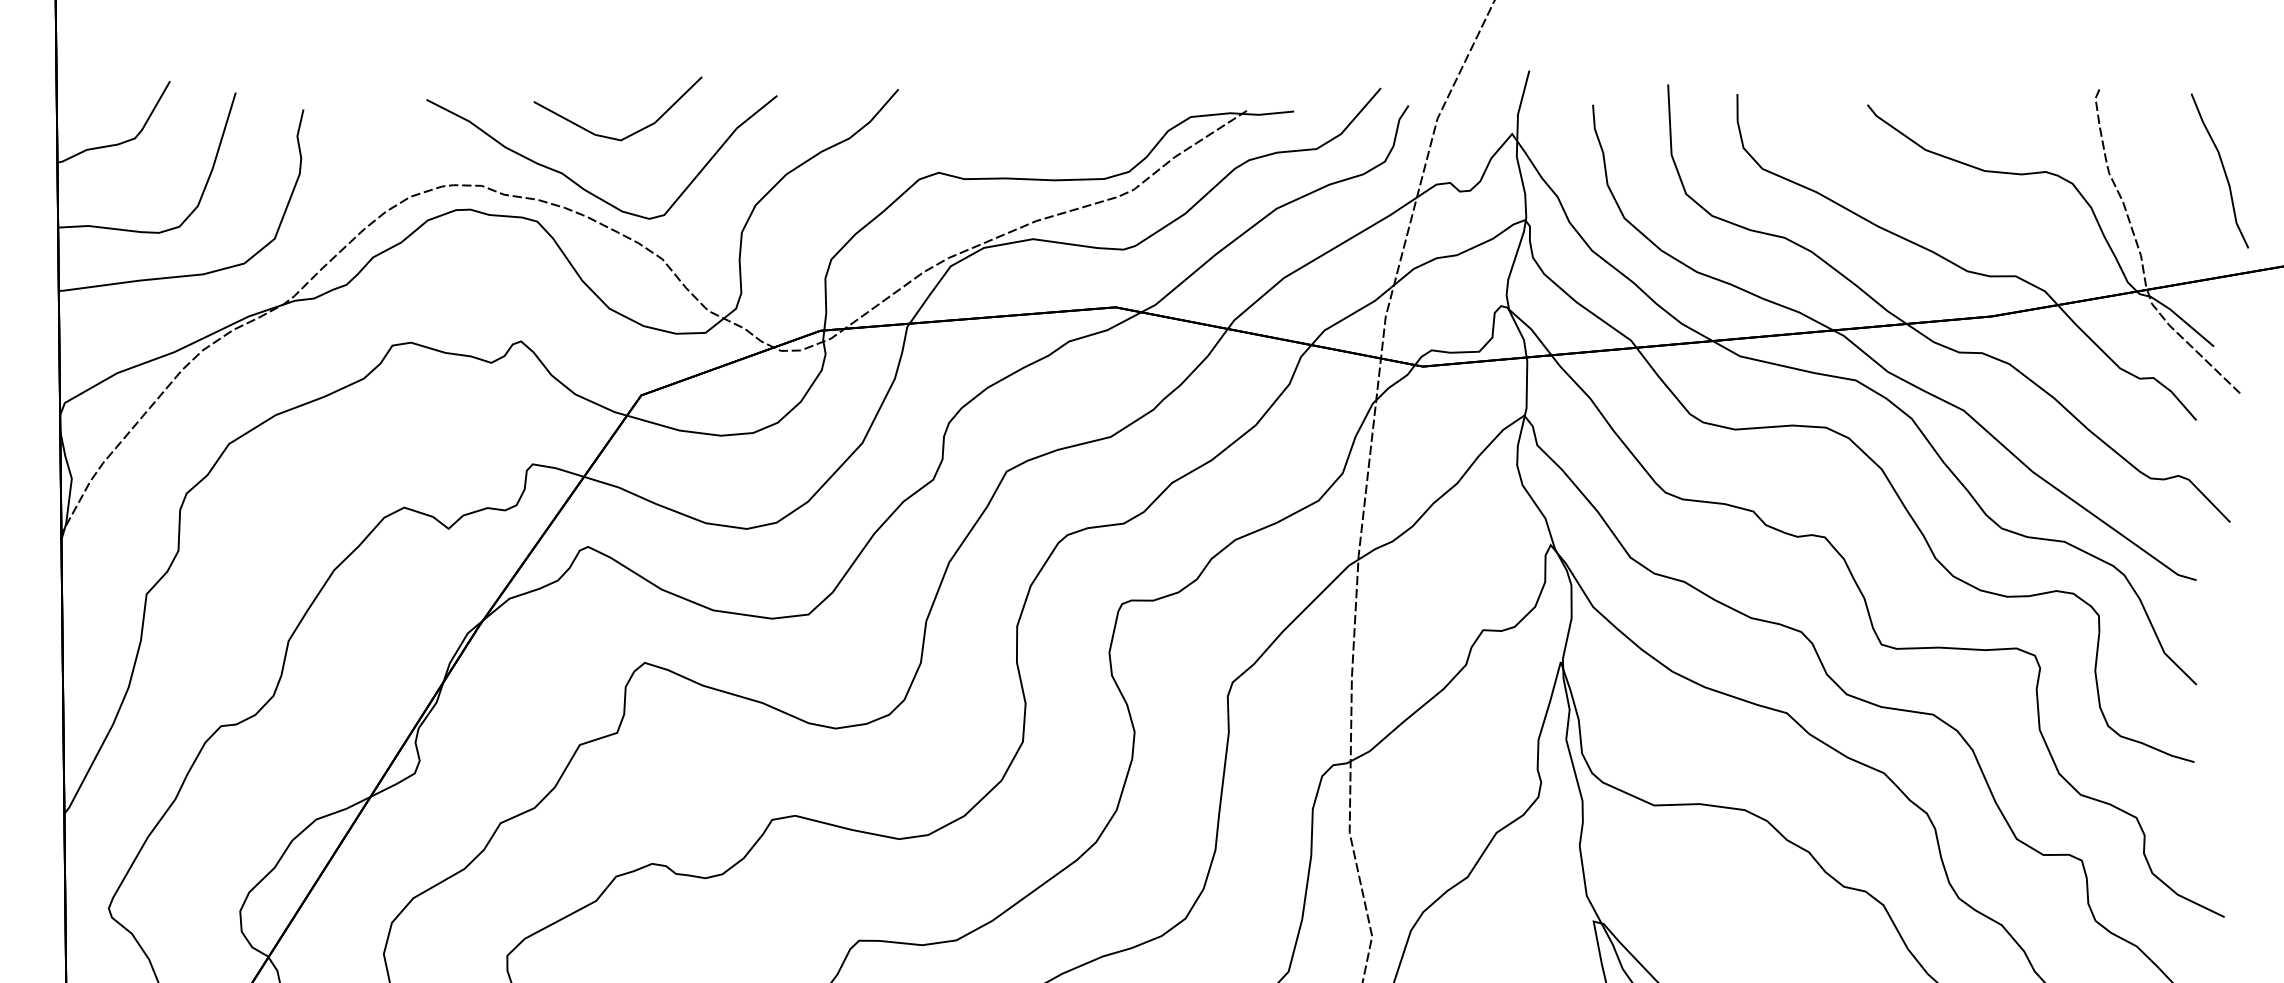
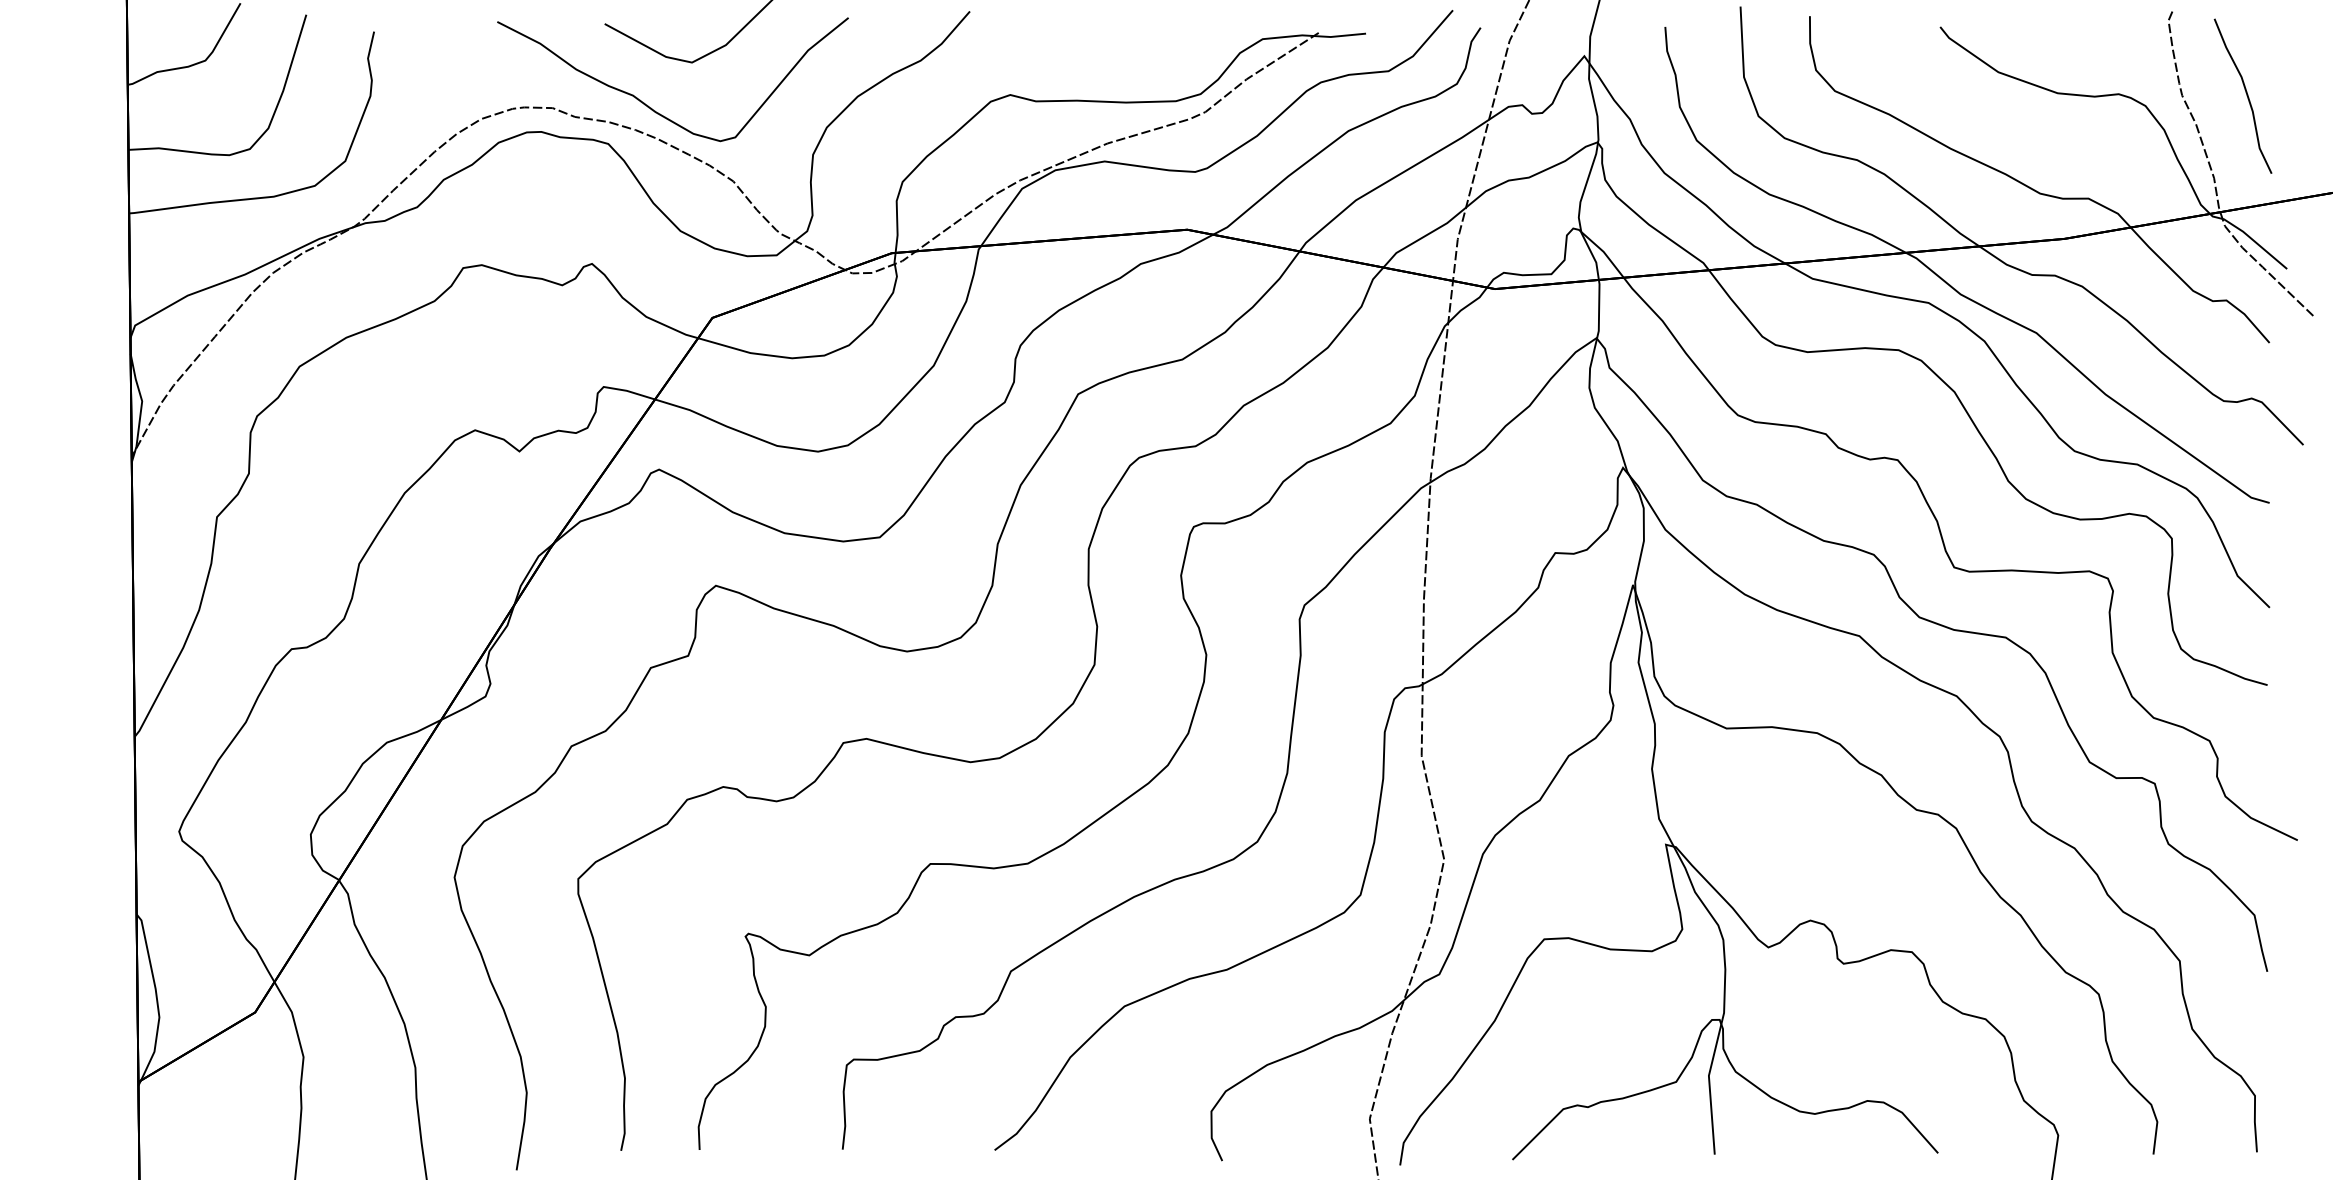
curve: (2223, 170) -> (2246, 95), moved

